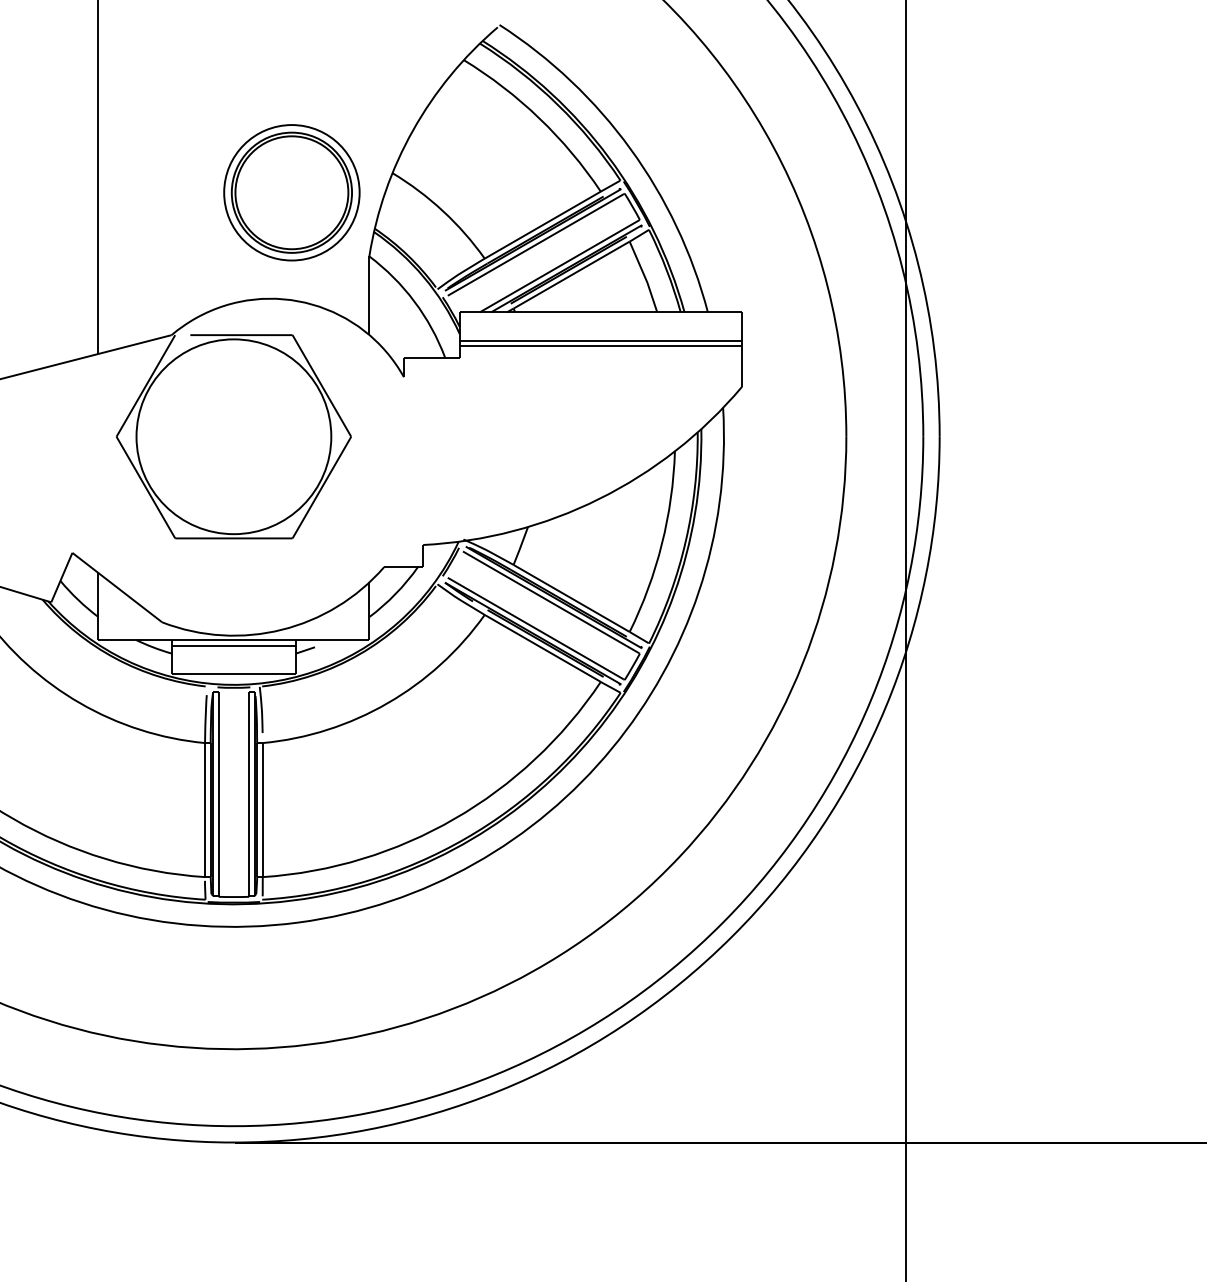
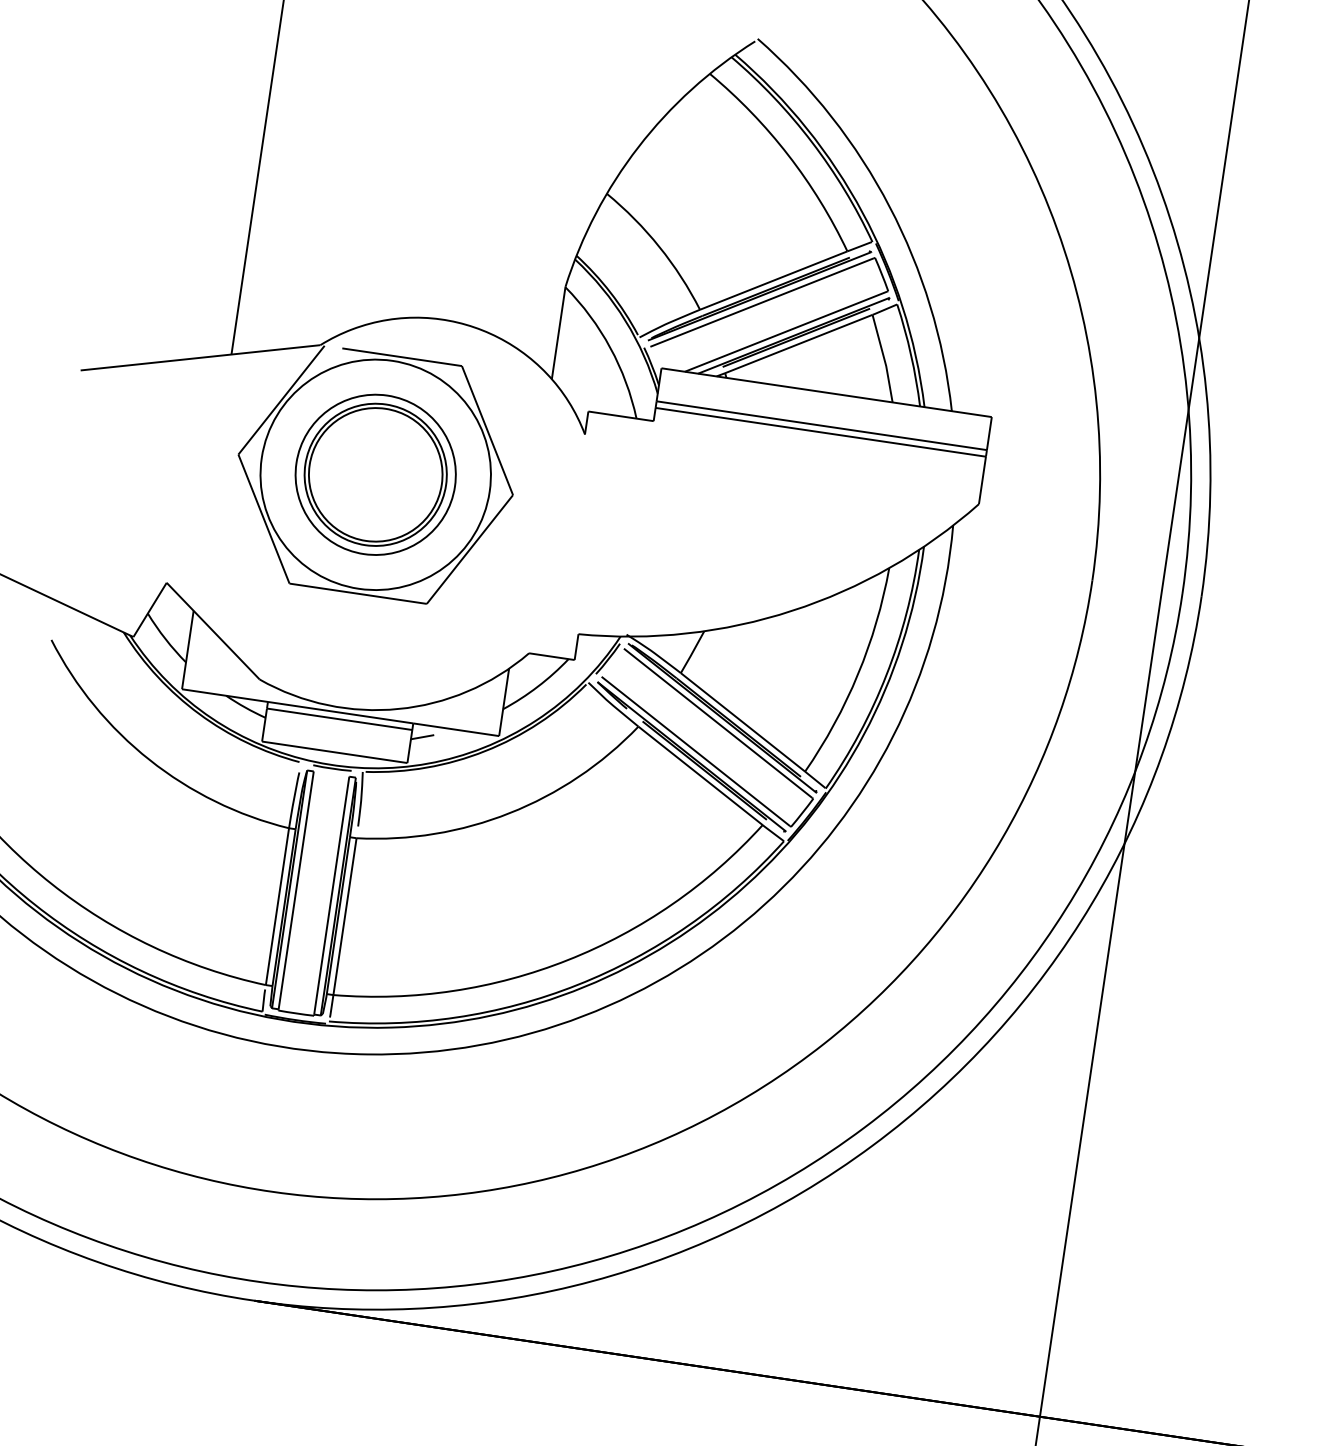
part: (291, 192) -> (375, 474), moved

